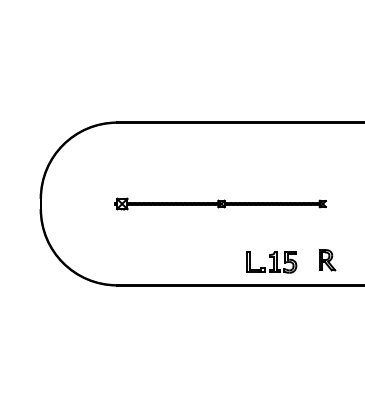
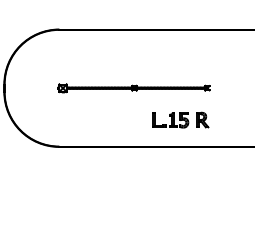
part: (327, 260) -> (202, 120), moved
part: (271, 262) -> (170, 120), moved

